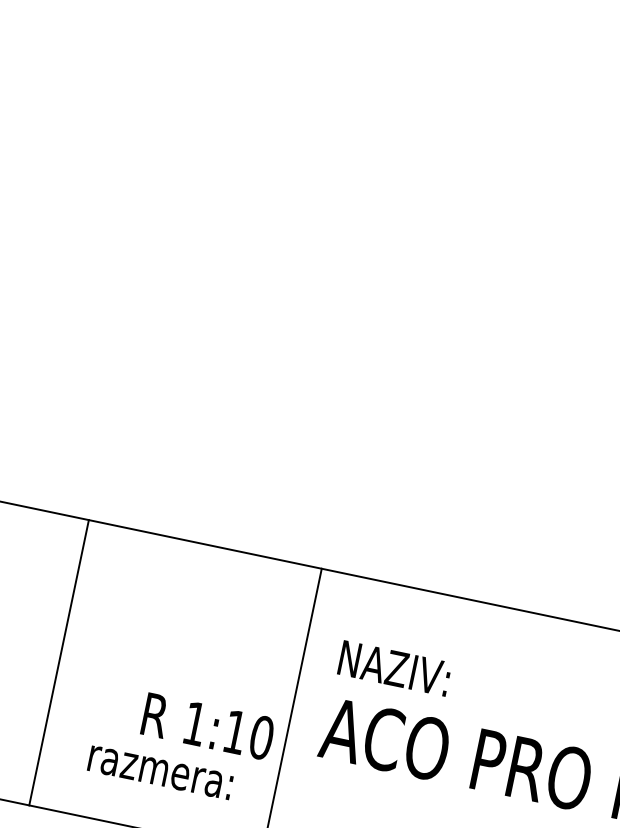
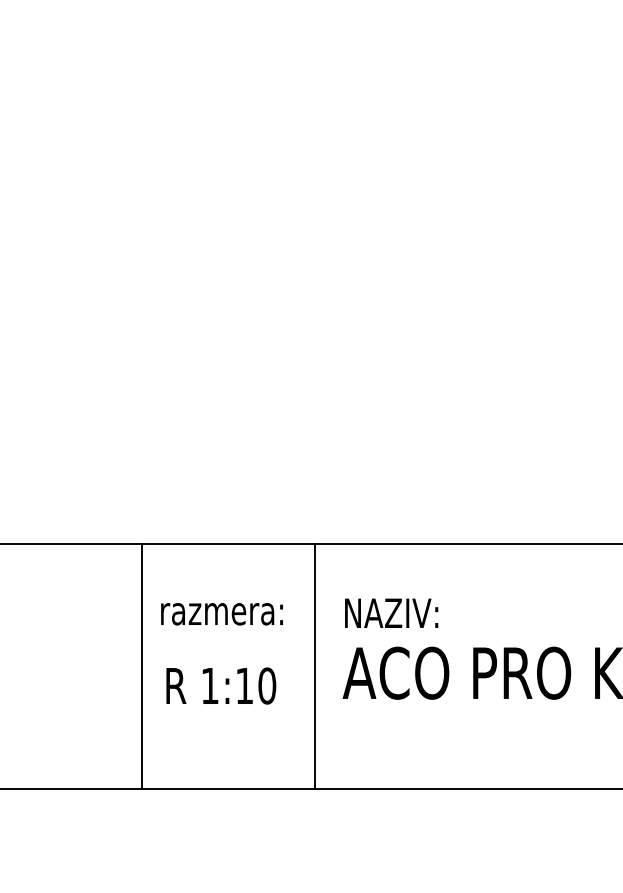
line: (58, 661) -> (141, 665), moved
text: (208, 725) -> (221, 685), moved
text: (159, 773) -> (221, 614), moved

